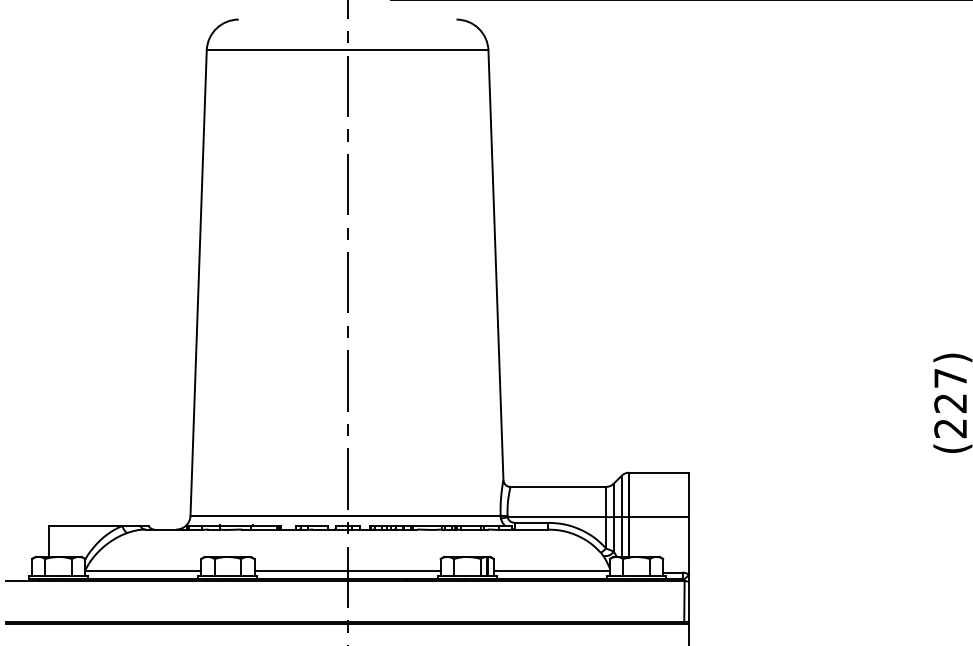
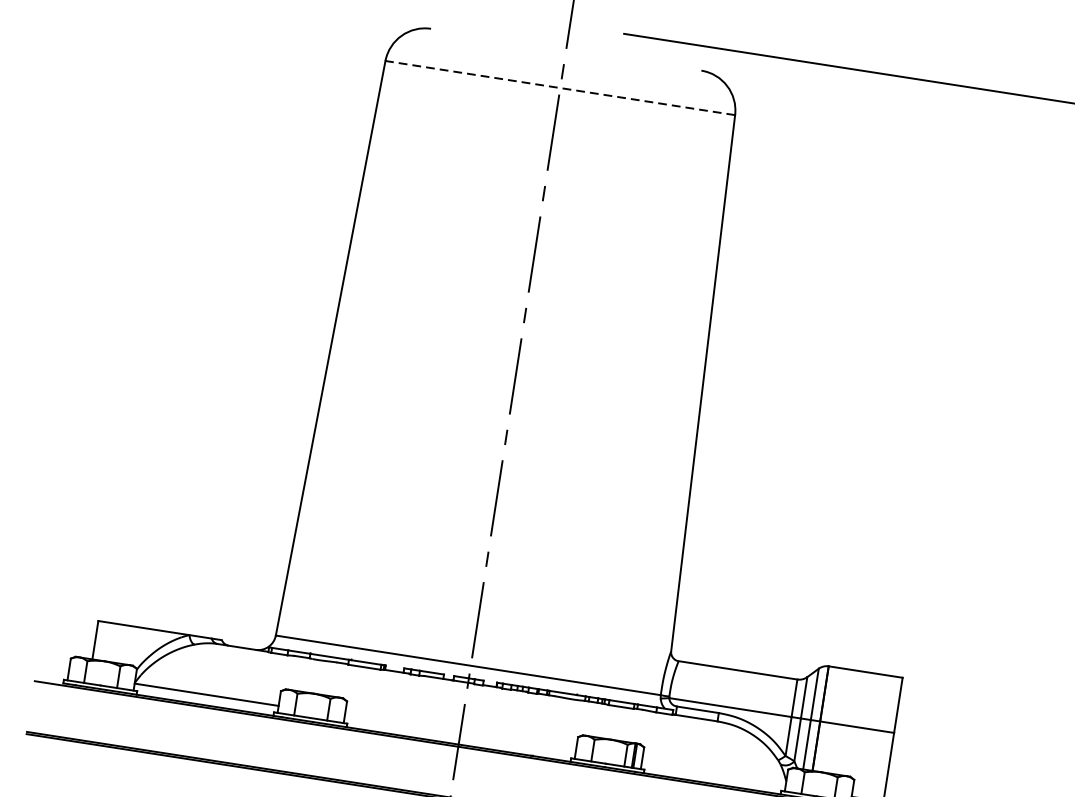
line: (347, 50) -> (560, 88), solid -> dashed
line: (347, 570) -> (460, 733), removed
line: (551, 570) -> (713, 772), removed

